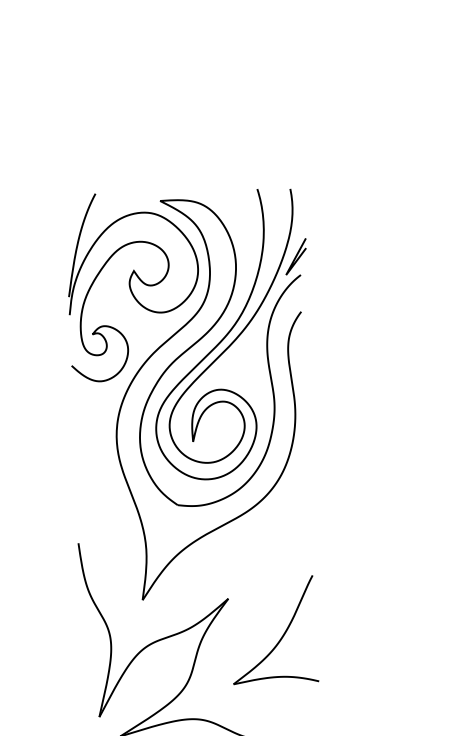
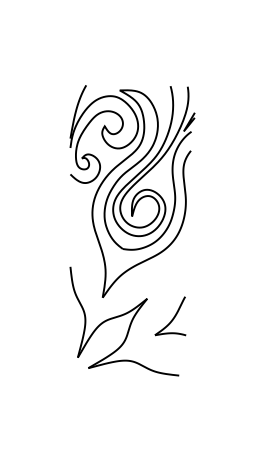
part: (274, 631) -> (170, 316), size x0.7

